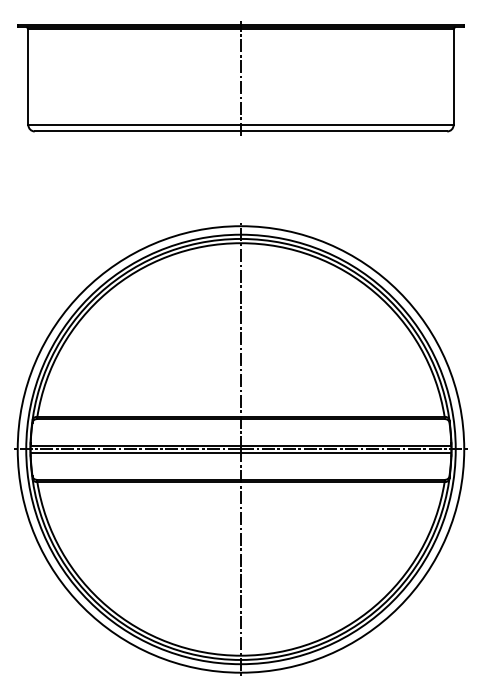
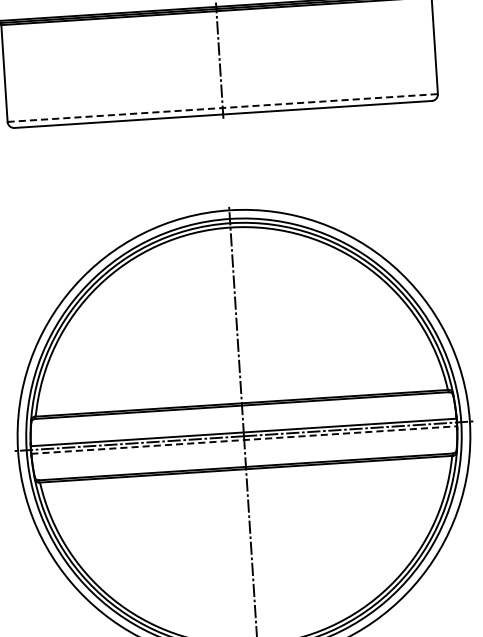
line: (241, 125) -> (223, 108), solid -> dashed
line: (241, 453) -> (244, 440), solid -> dashed

